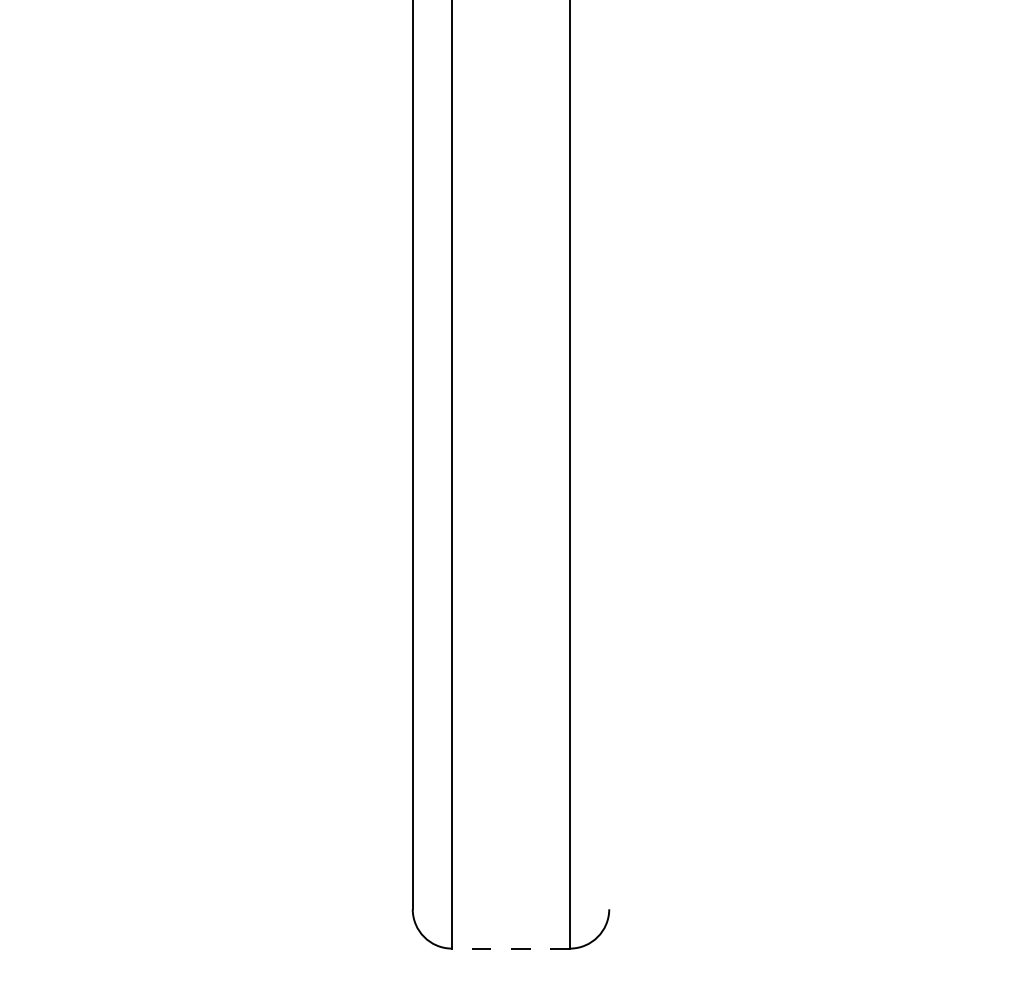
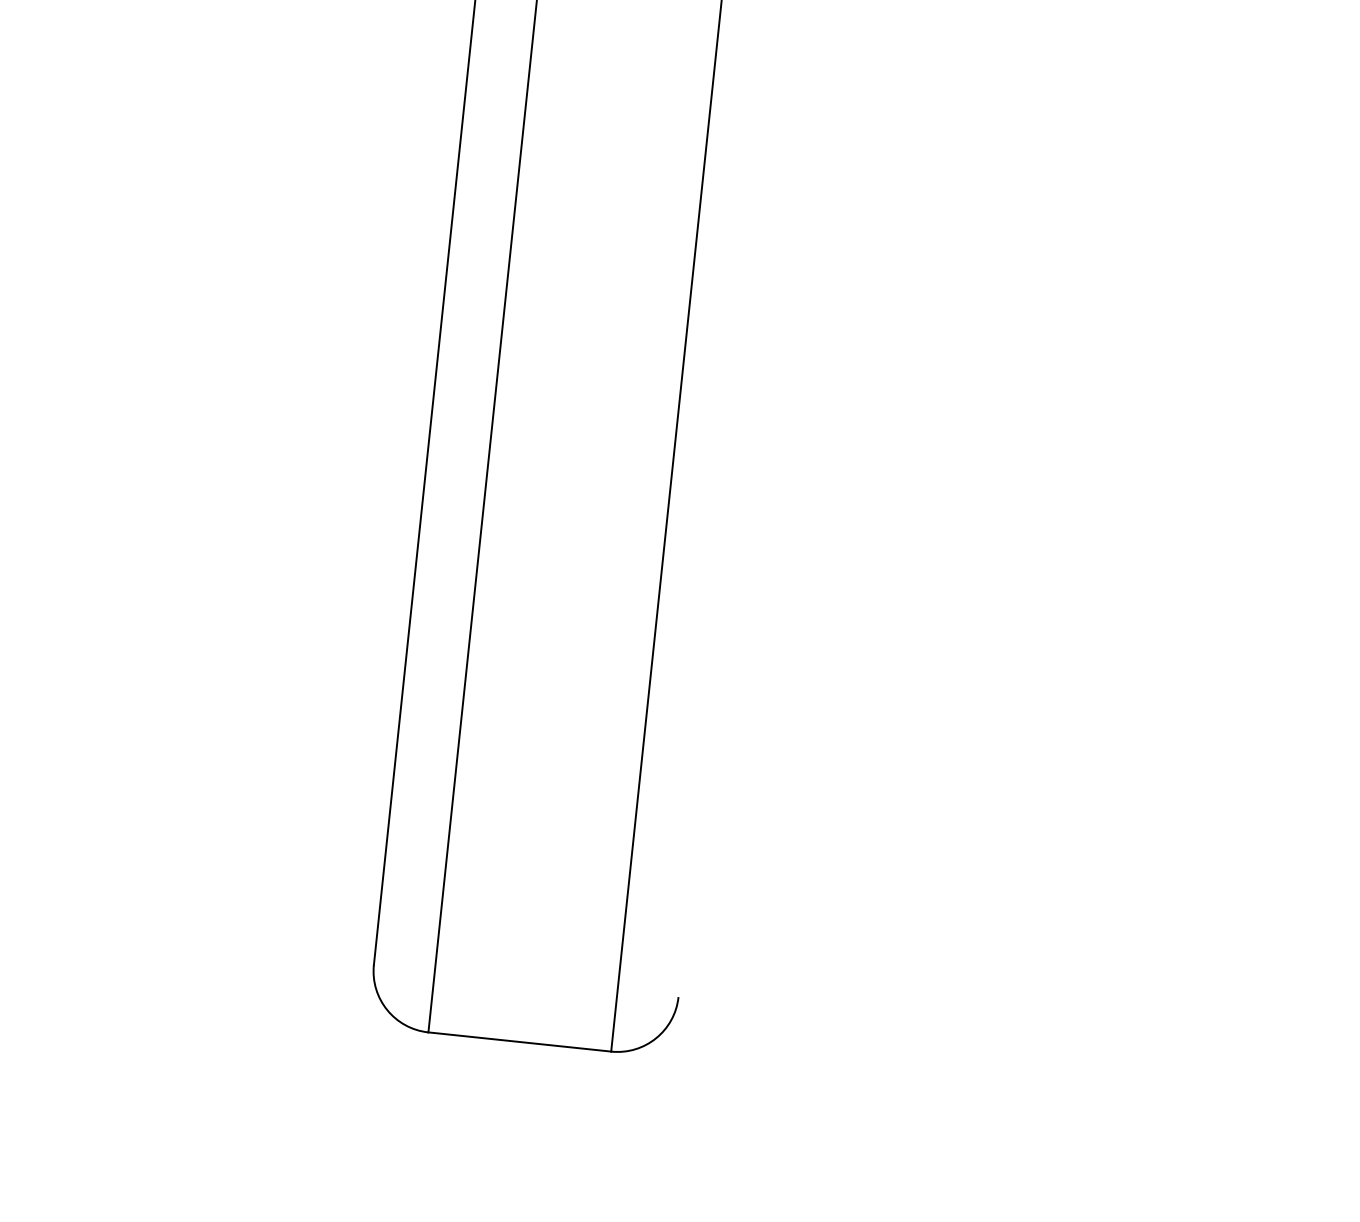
line: (510, 948) -> (519, 1041), dashed -> solid

